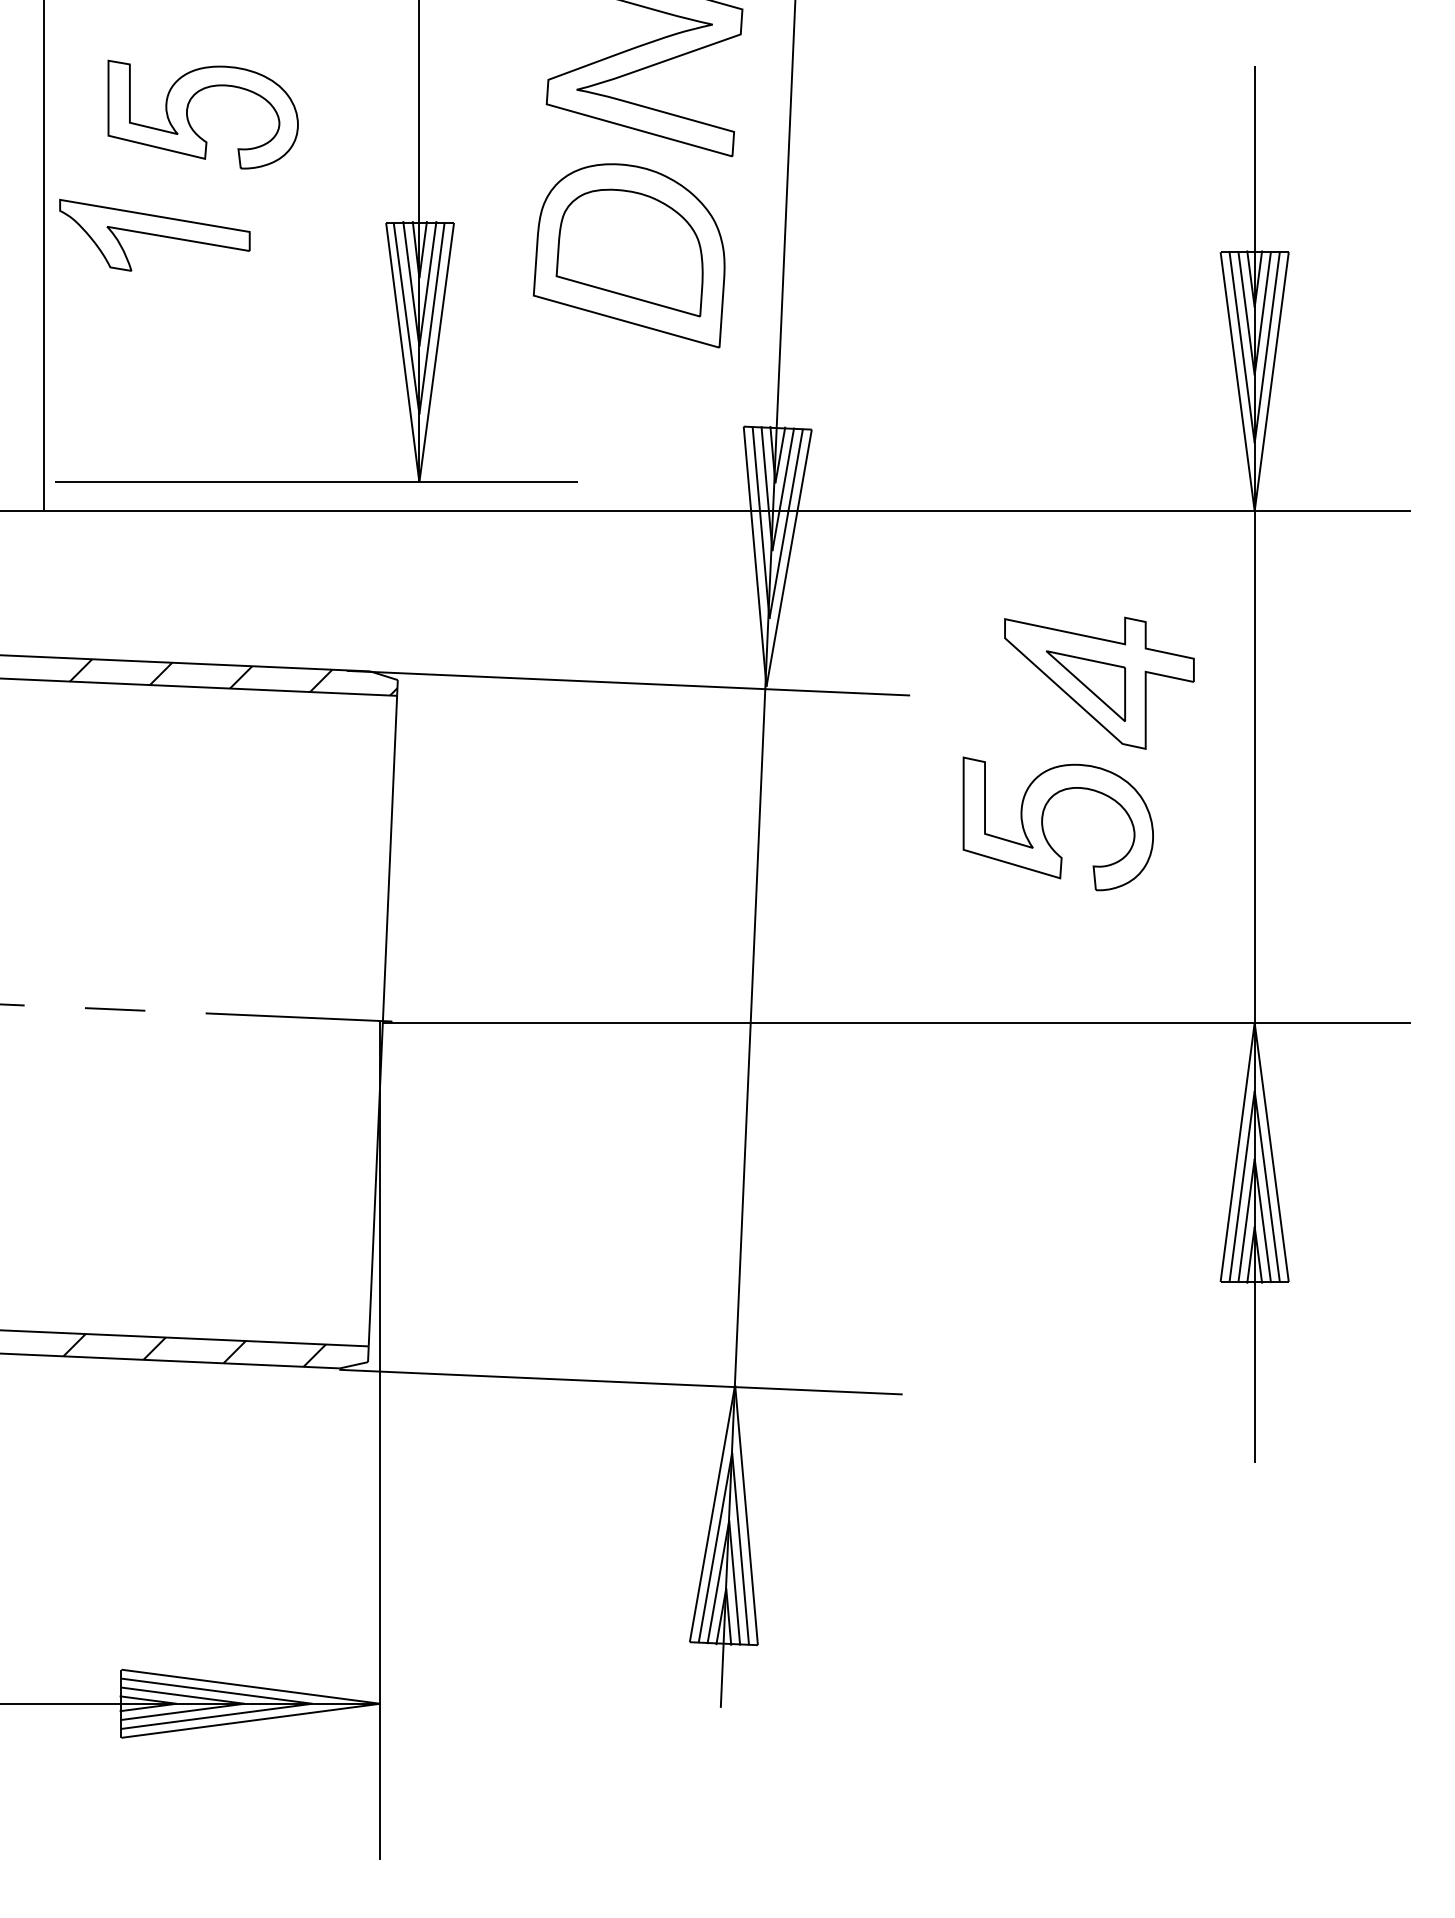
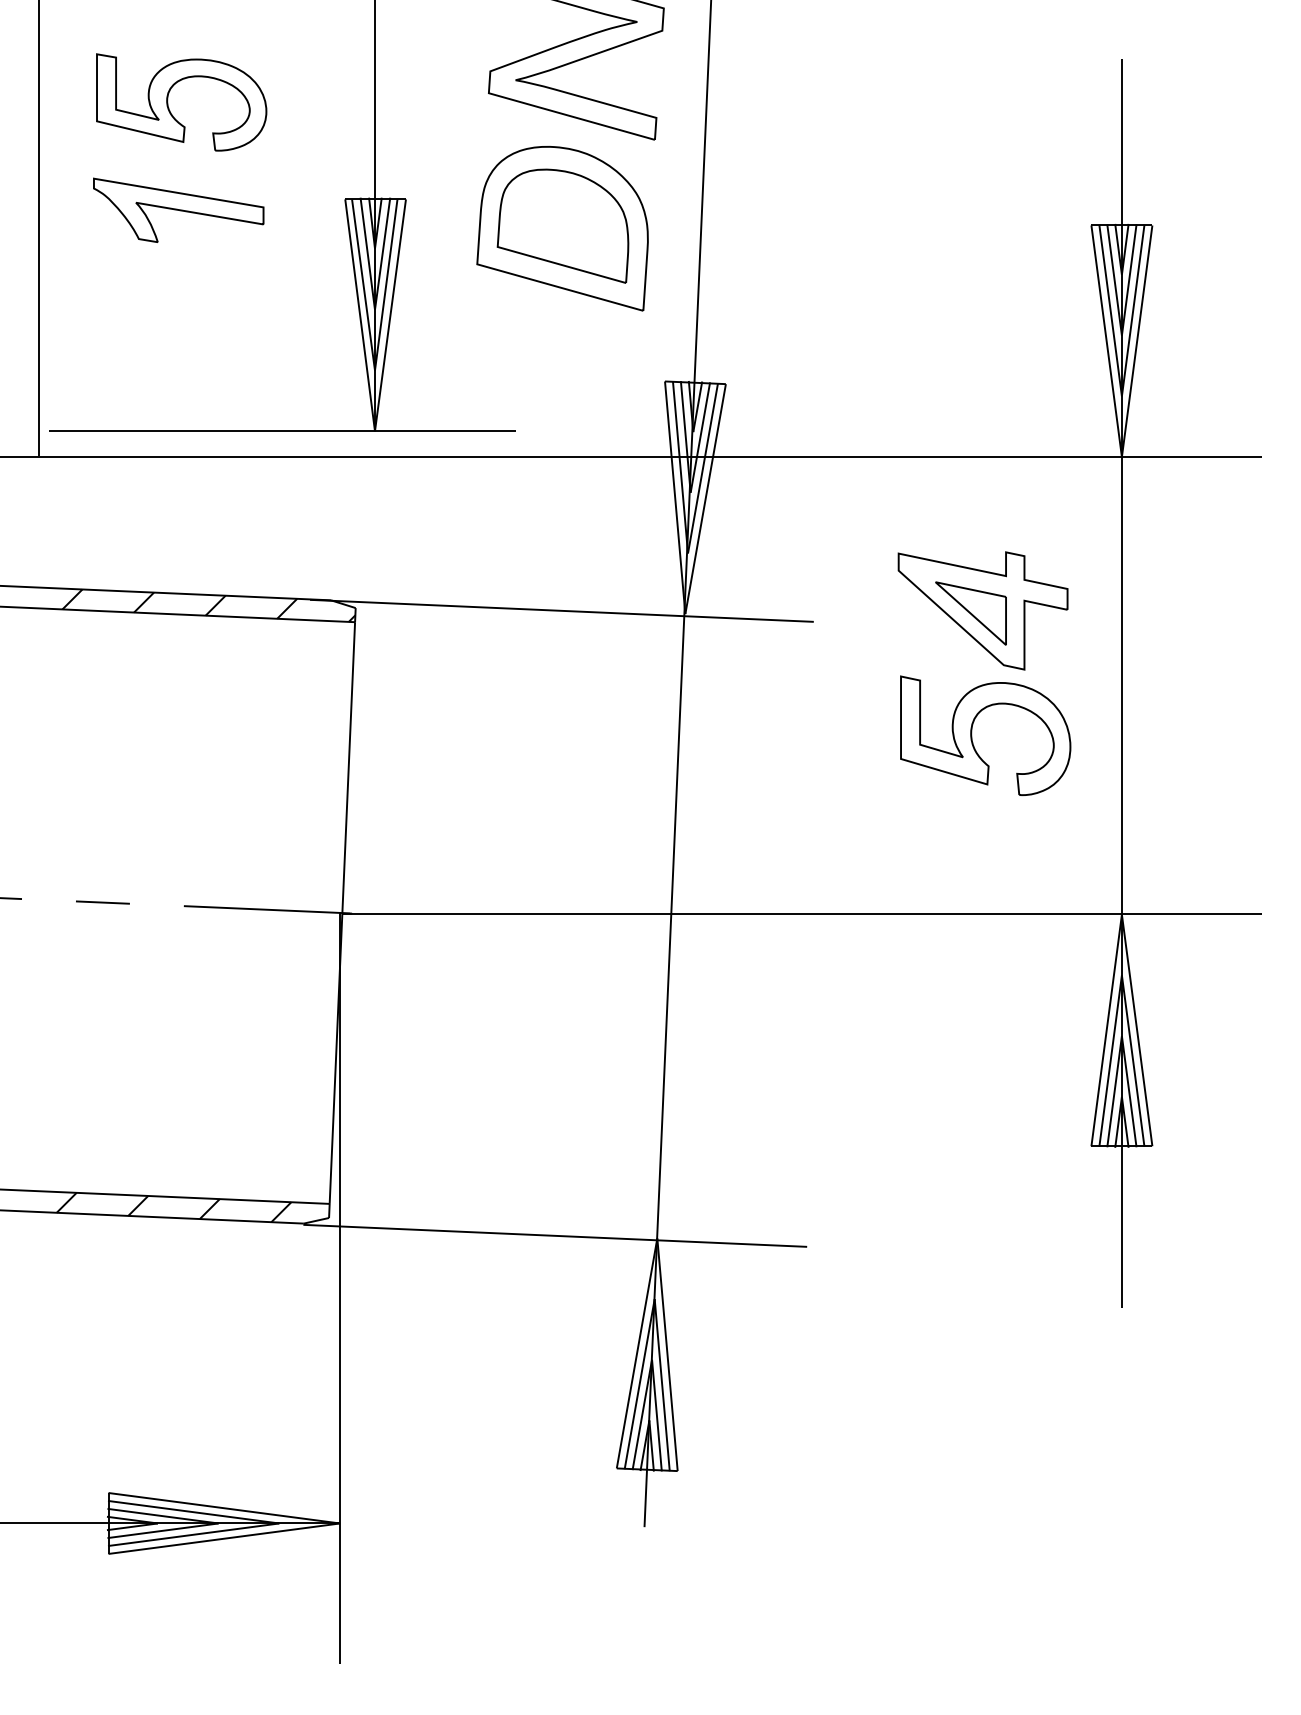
part: (154, 234) -> (178, 209), moved
part: (1043, 824) -> (972, 736), moved

